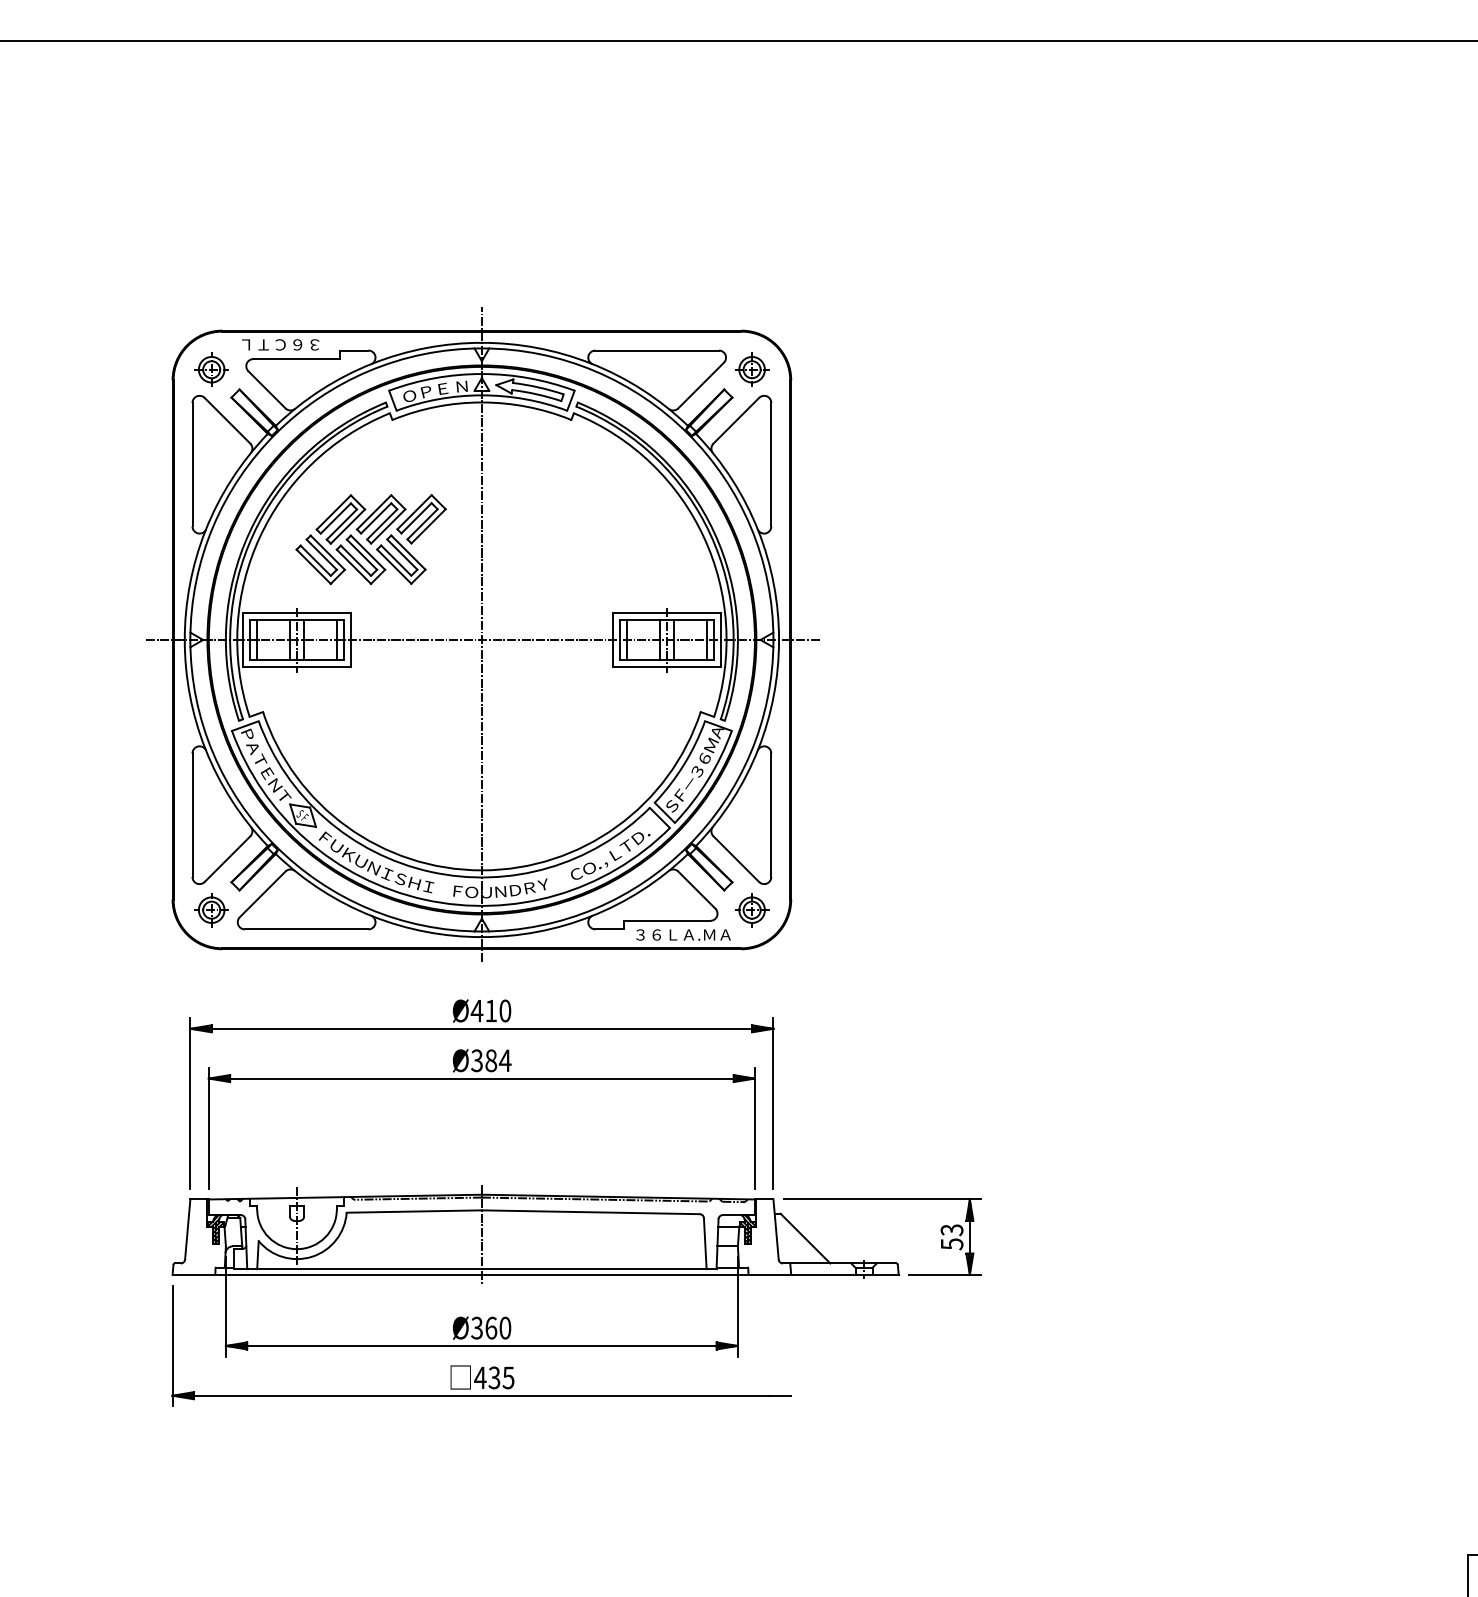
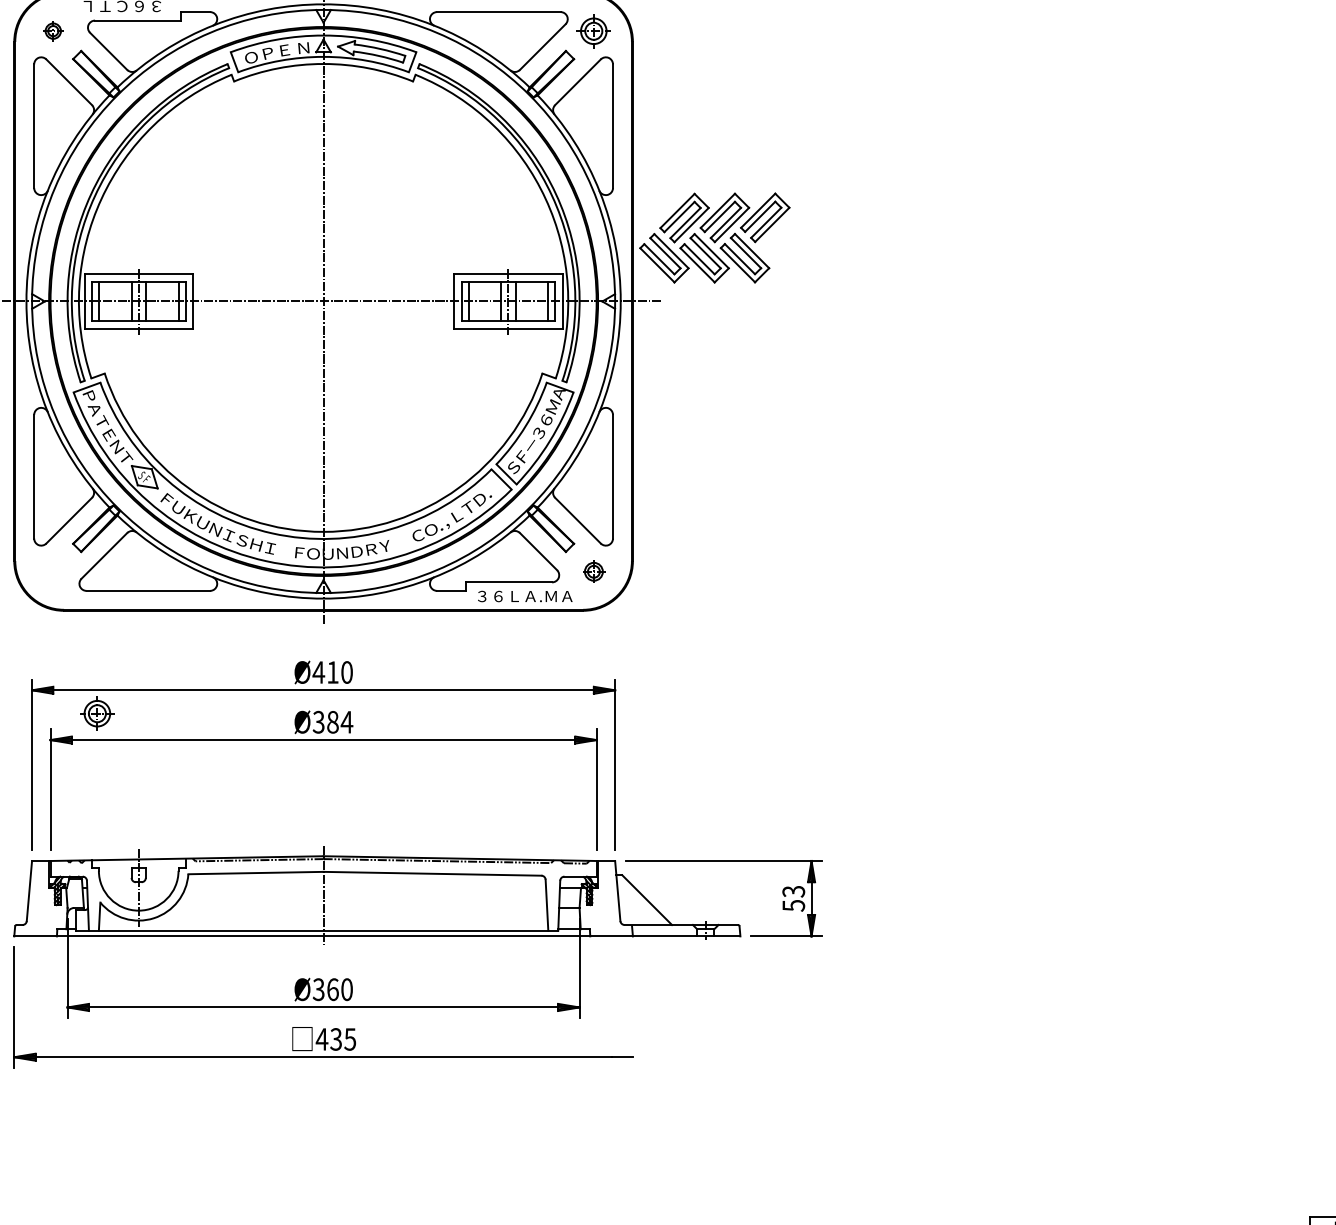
part: (211, 369) -> (53, 31), size x0.6
part: (370, 539) -> (714, 238), moved
part: (211, 910) -> (97, 714), moved
part: (752, 910) -> (594, 572), size x0.7

